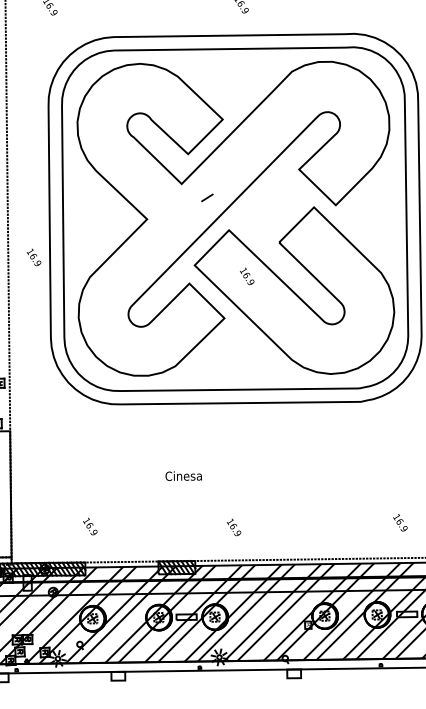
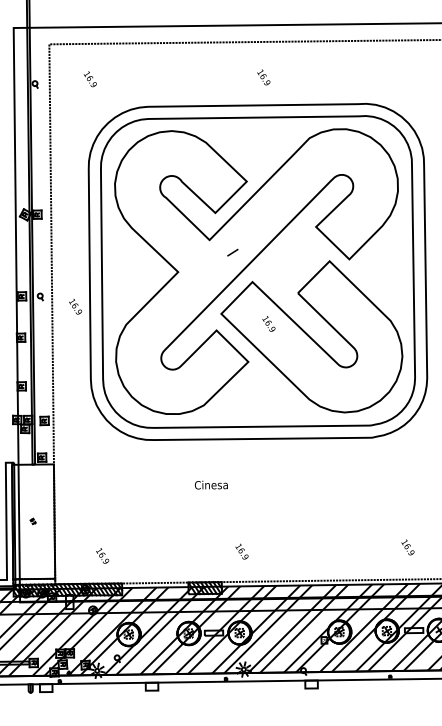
text: (182, 475) -> (210, 484), moved
text: (90, 526) -> (102, 555), moved
text: (233, 527) -> (241, 551), moved

